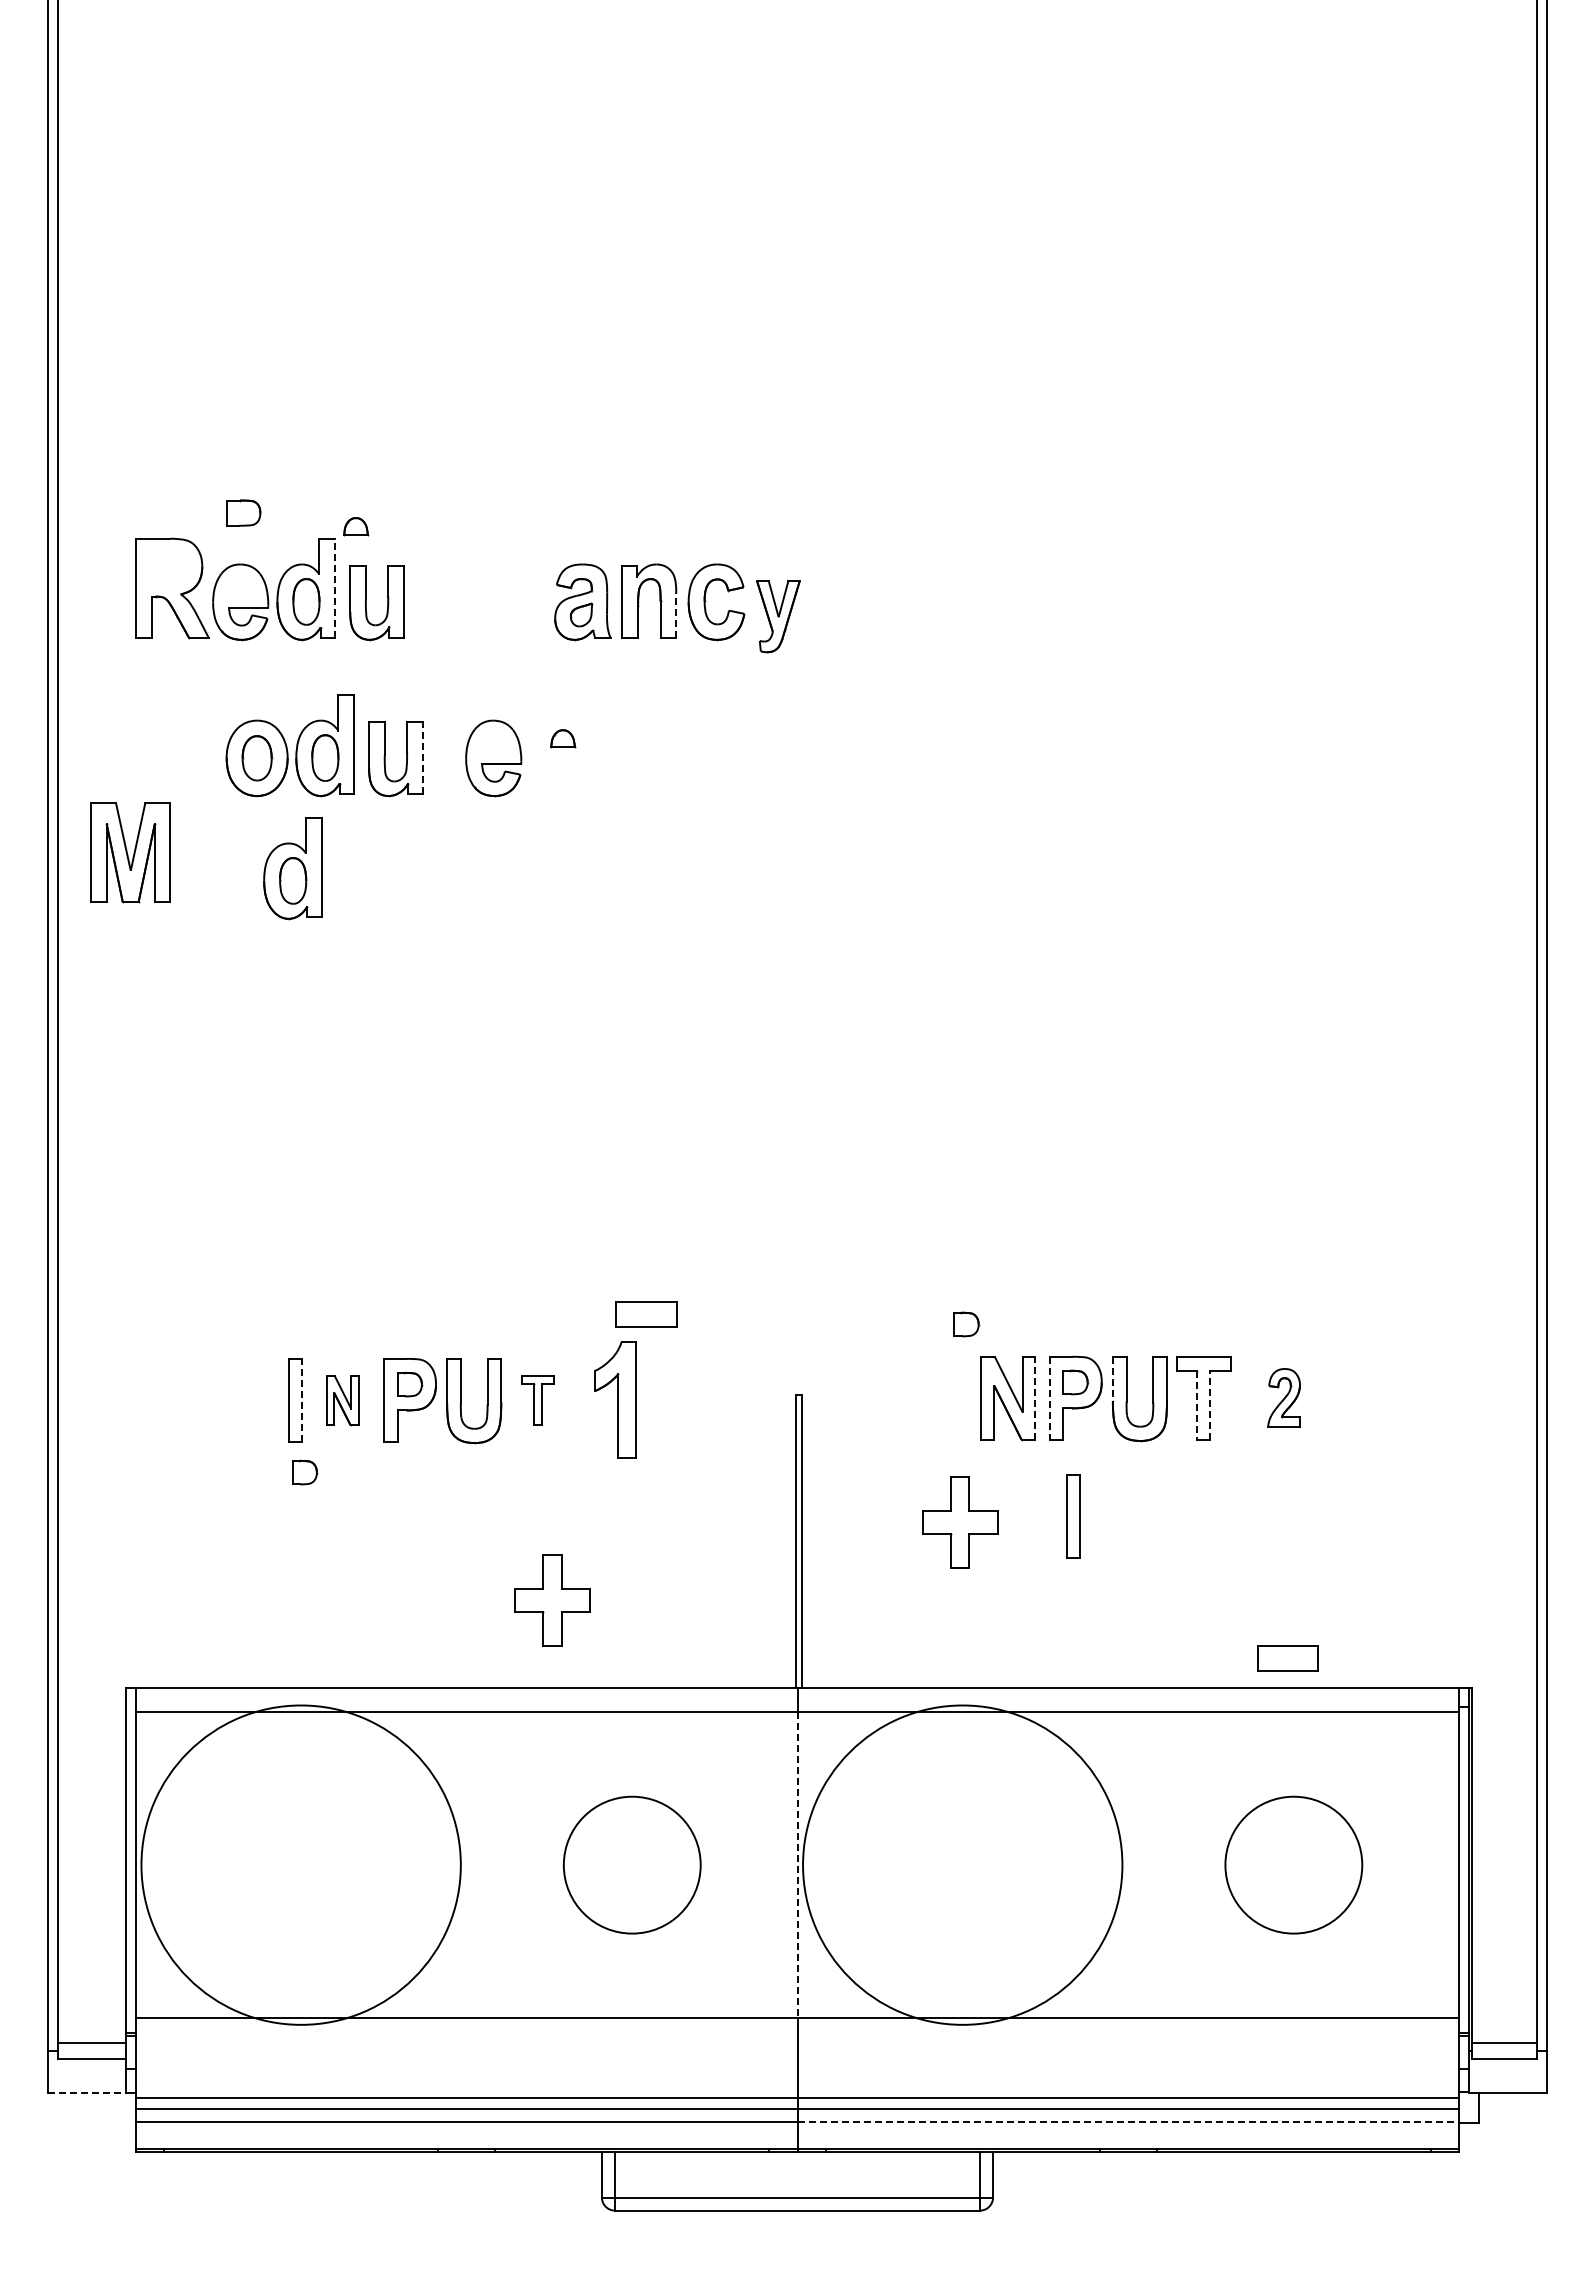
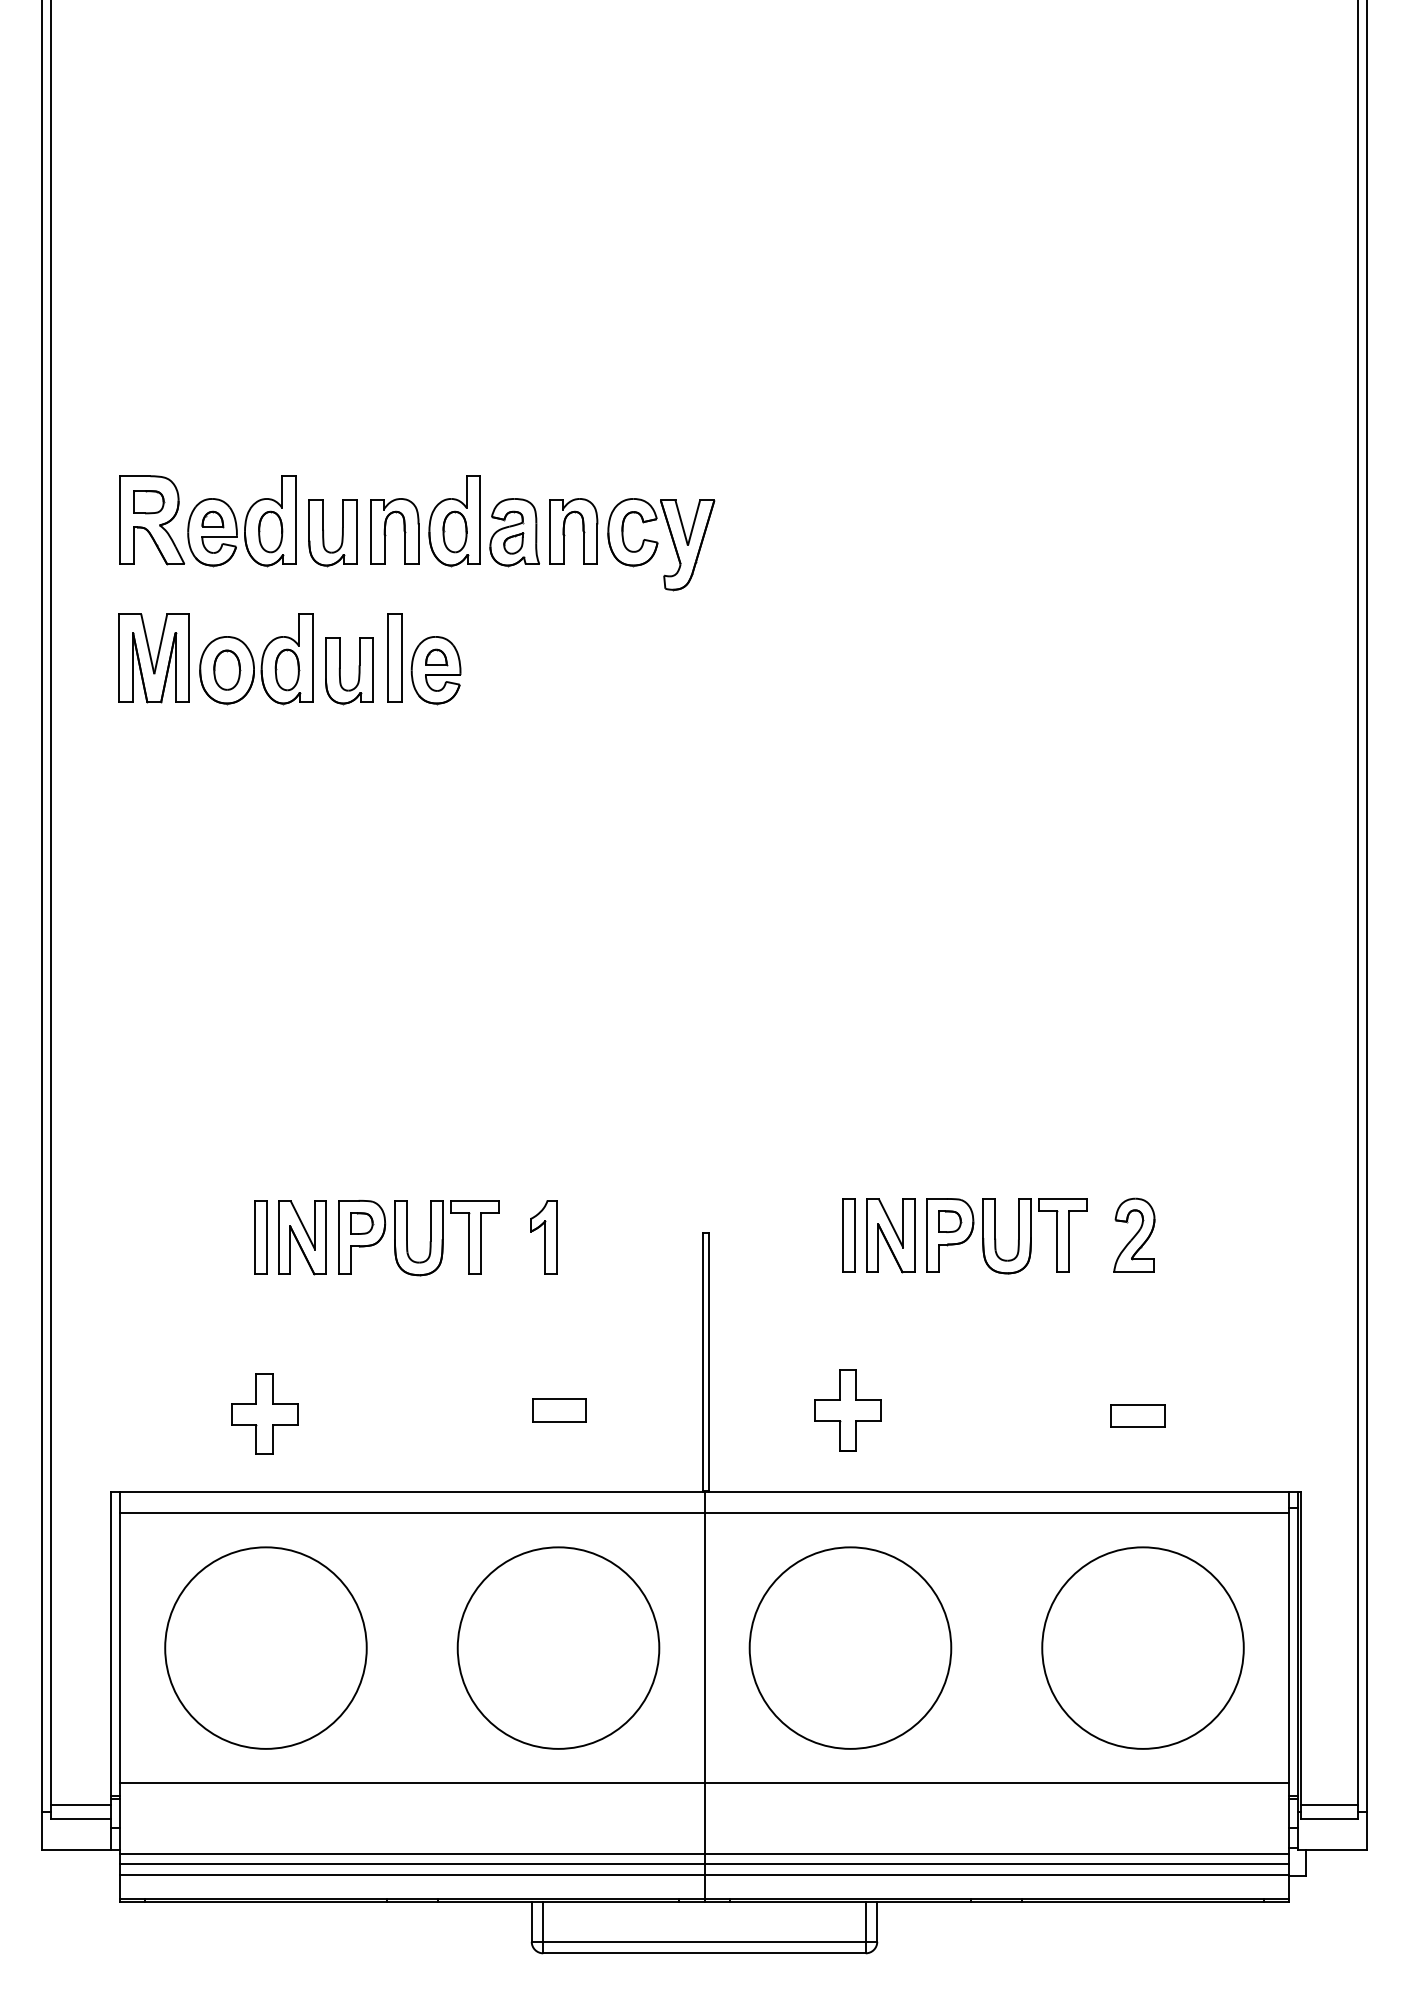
part: (243, 512) -> (148, 501), moved
part: (356, 526) -> (213, 519), moved
line: (335, 588) -> (296, 520), dashed -> solid
part: (436, 600) -> (385, 530), added
line: (676, 615) -> (597, 544), dashed -> solid
part: (778, 616) -> (687, 544), size x1.43
part: (563, 738) -> (436, 657), moved
part: (446, 744) -> (394, 658), added
line: (422, 758) -> (373, 670), dashed -> solid
part: (130, 852) -> (154, 658), moved
part: (292, 868) -> (454, 521), moved
part: (646, 1314) -> (559, 1410), moved
part: (966, 1324) -> (853, 1170), removed
line: (1112, 1379) -> (982, 1219), dashed -> solid
line: (1035, 1397) -> (914, 1234), dashed -> solid
part: (1283, 1397) -> (1133, 1234), size x1.43
line: (1049, 1398) -> (927, 1235), dashed -> solid
line: (302, 1399) -> (267, 1236), dashed -> solid
part: (342, 1400) -> (302, 1237), size x1.67
part: (537, 1400) -> (474, 1237), size x1.67
part: (615, 1400) -> (543, 1237), size x0.71
line: (1210, 1404) -> (1069, 1241), dashed -> solid
line: (1196, 1405) -> (1057, 1242), dashed -> solid
part: (305, 1472) -> (269, 1301), removed
part: (1073, 1516) -> (849, 1235), moved
part: (960, 1522) -> (848, 1410), moved
part: (552, 1600) -> (264, 1414), moved
part: (1287, 1658) -> (1137, 1416), moved
circle: (301, 1865) -> (266, 1648), size x0.71
circle: (632, 1865) -> (558, 1648), size x1.67
line: (797, 1865) -> (704, 1648), dashed -> solid
circle: (962, 1865) -> (850, 1648), size x0.71
circle: (1293, 1865) -> (1142, 1648), size x1.67
line: (87, 2093) -> (77, 1849), dashed -> solid
line: (1128, 2122) -> (996, 1875), dashed -> solid

